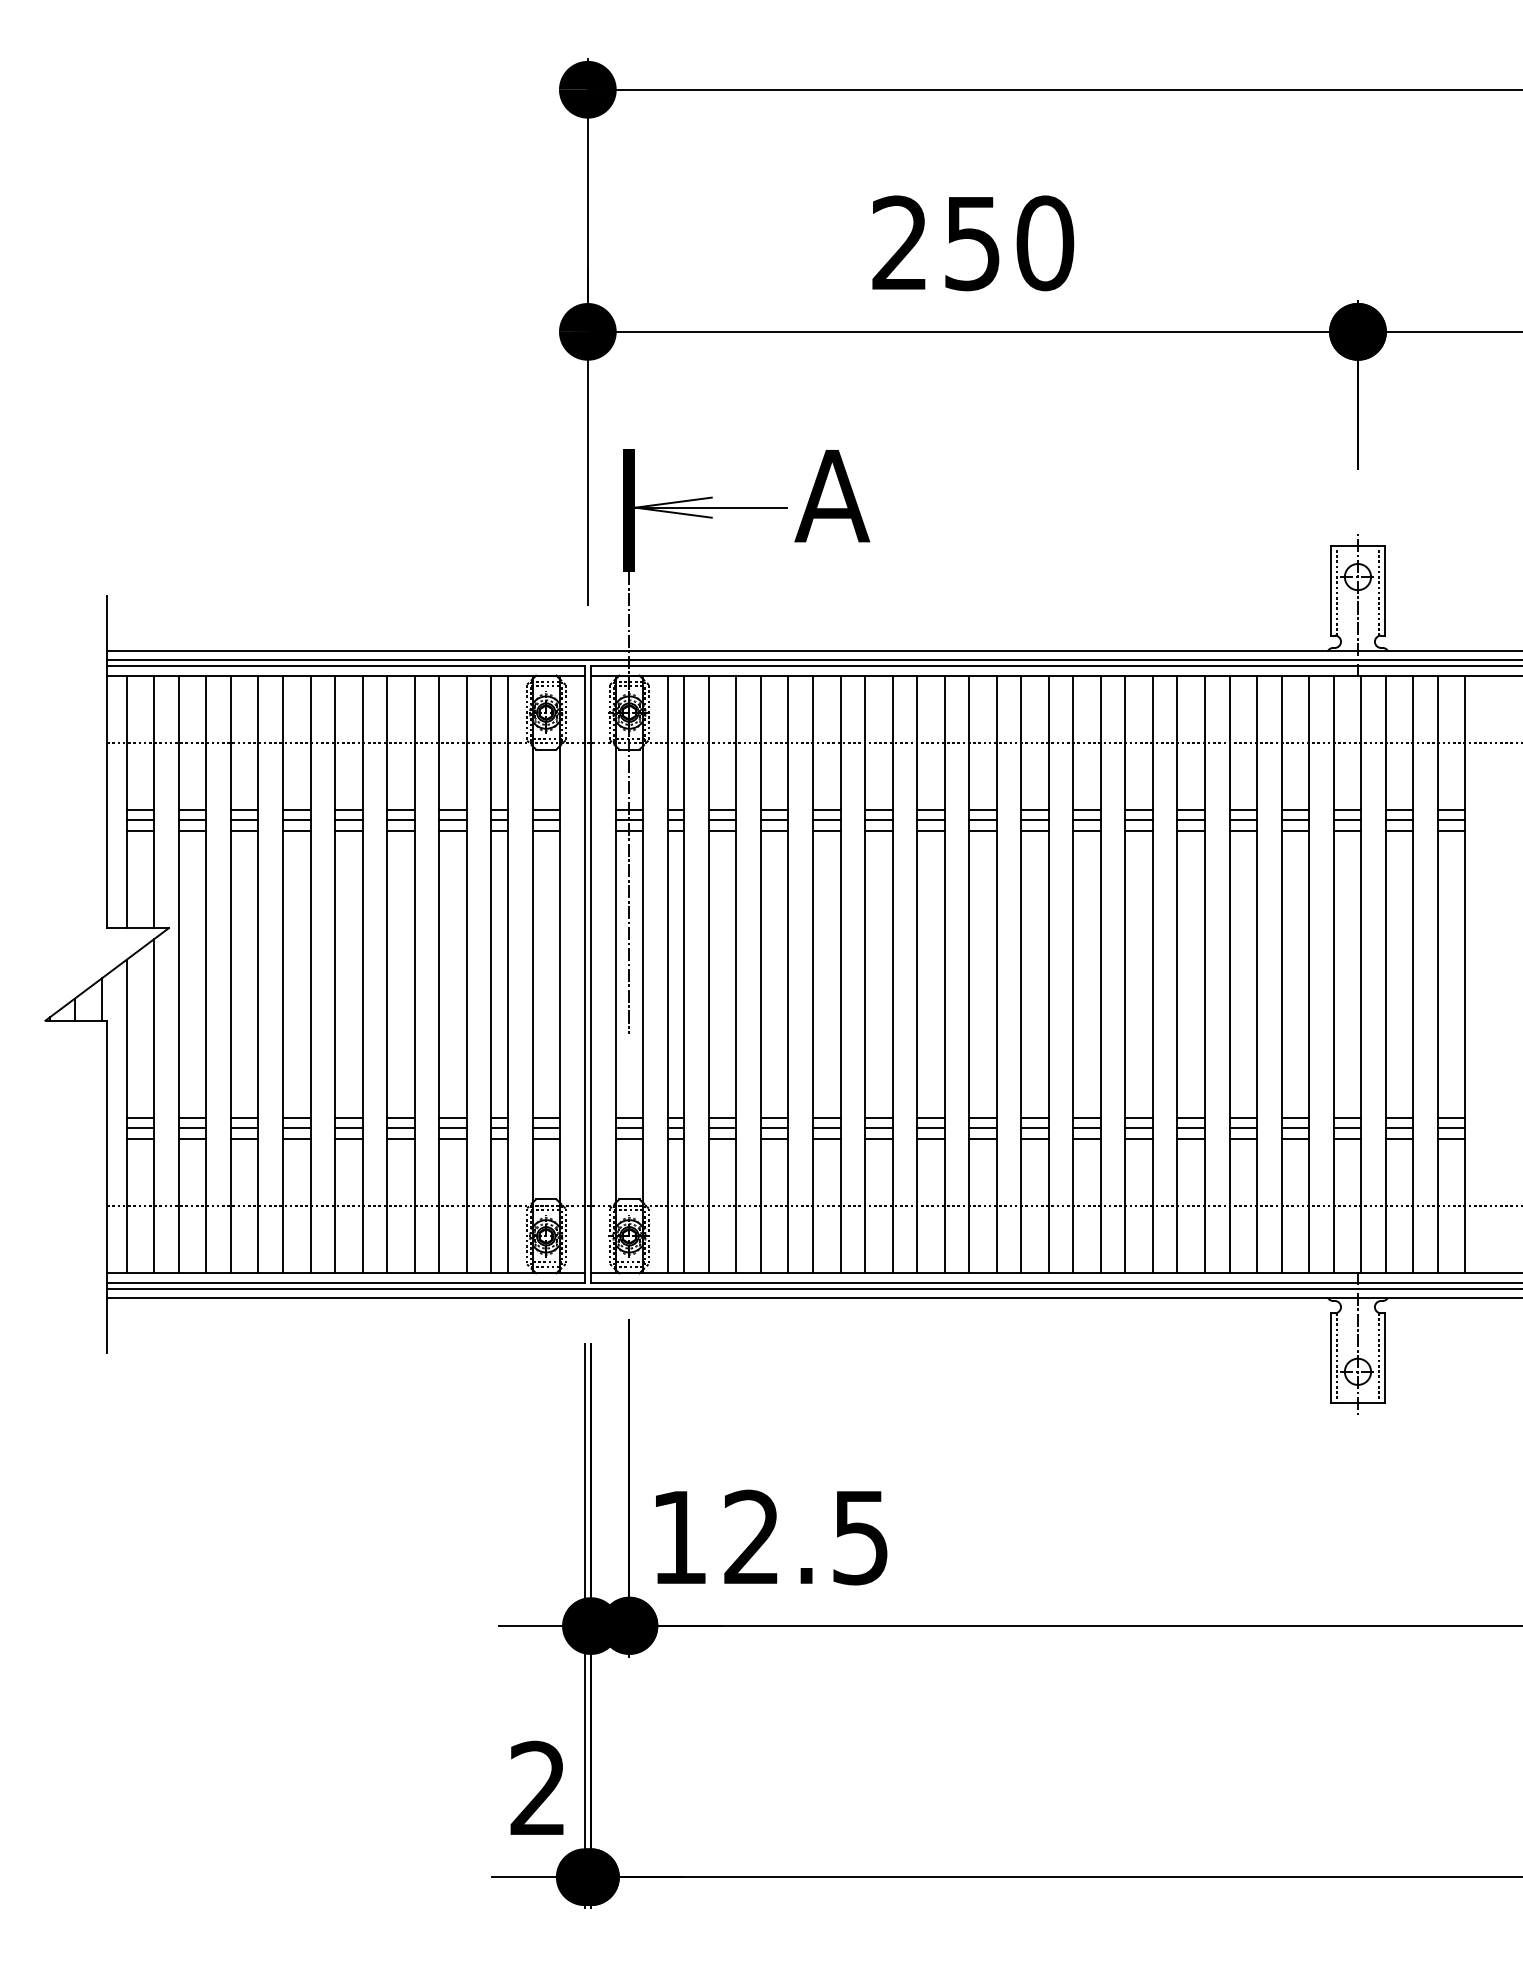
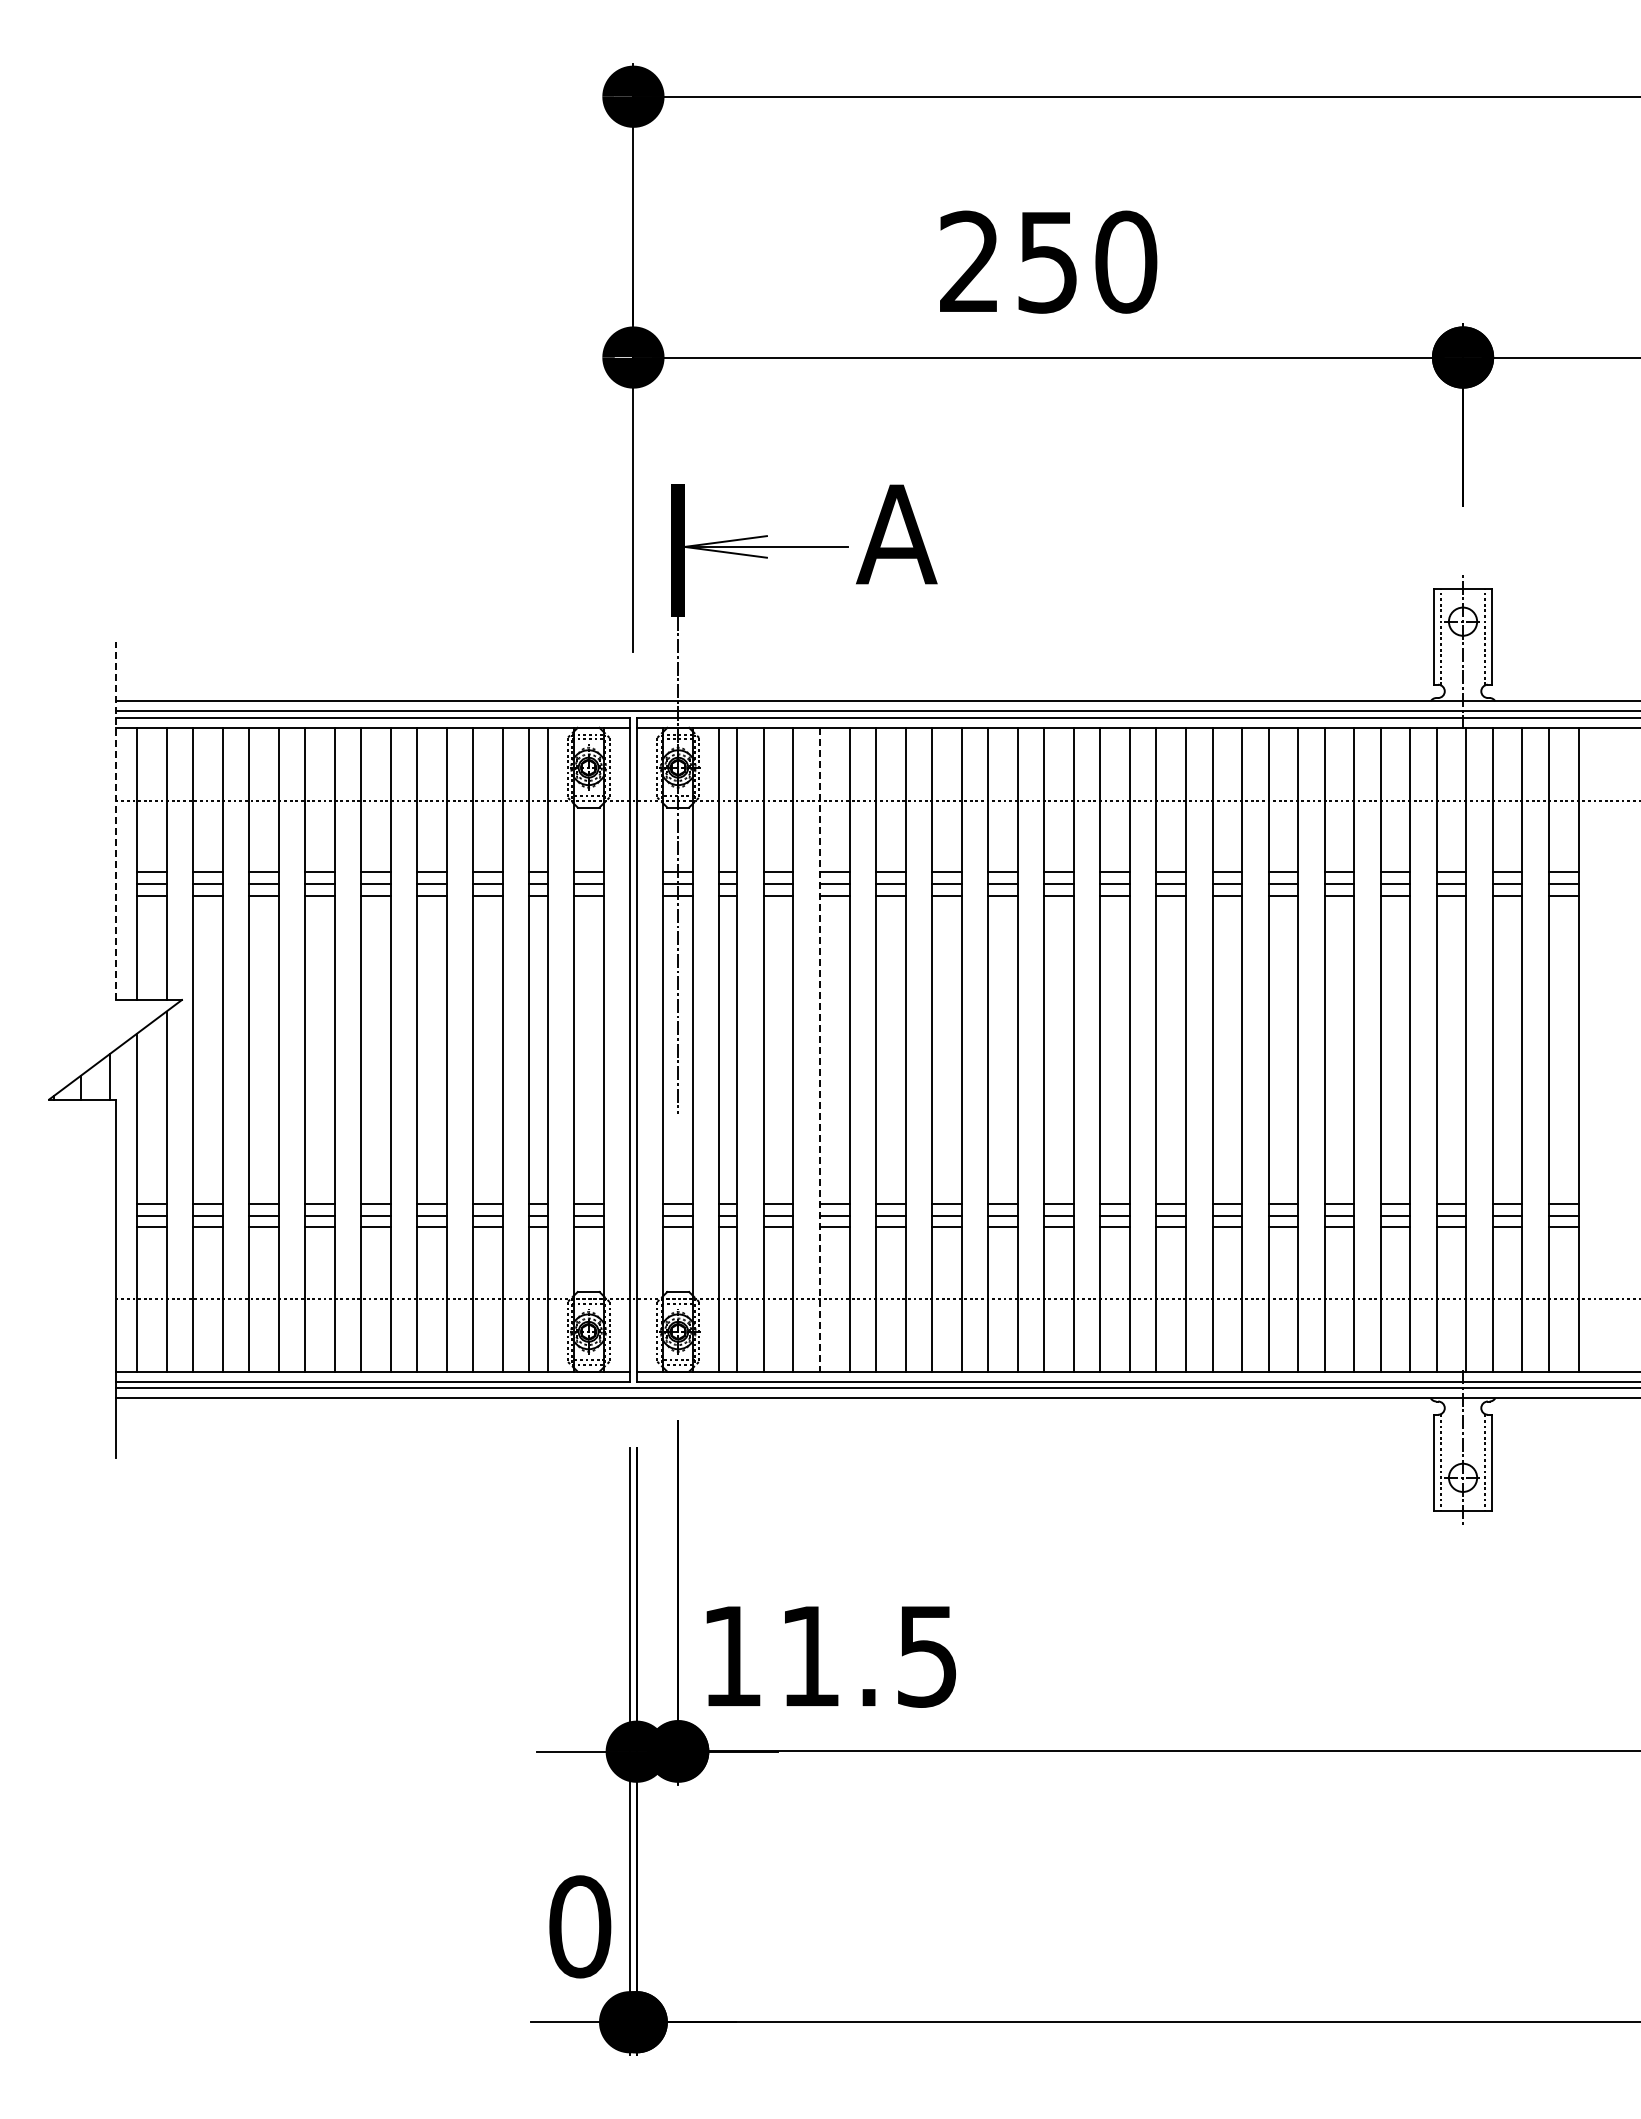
line: (107, 761) -> (115, 820), solid -> dashed
line: (761, 974) -> (820, 1049), solid -> dashed
text: (751, 1536) -> (809, 1655), 12.5 -> 11.5
text: (538, 1788) -> (580, 1926), 2 -> 0

